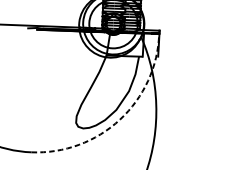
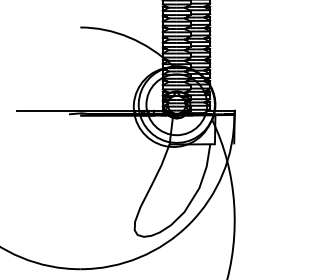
arc: (120, 120) -> (189, 224), dashed -> solid

